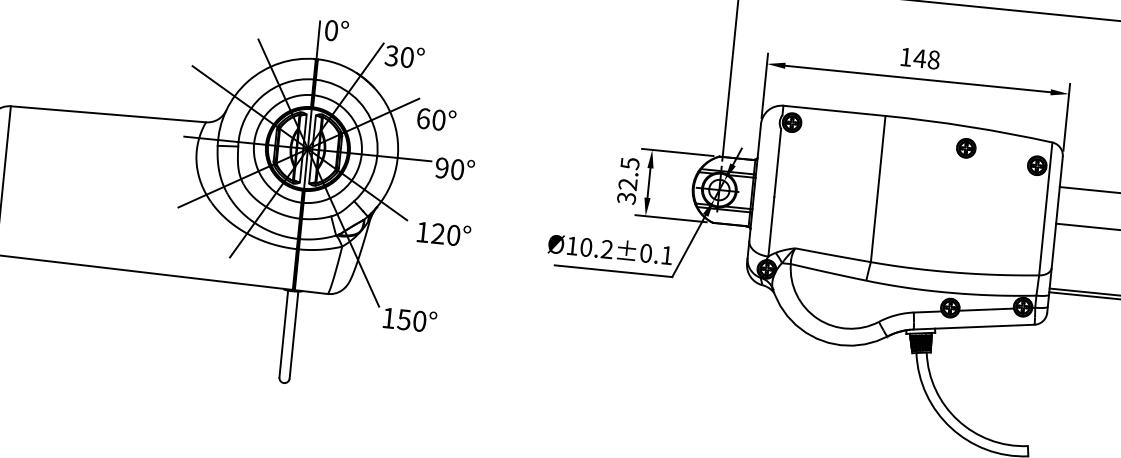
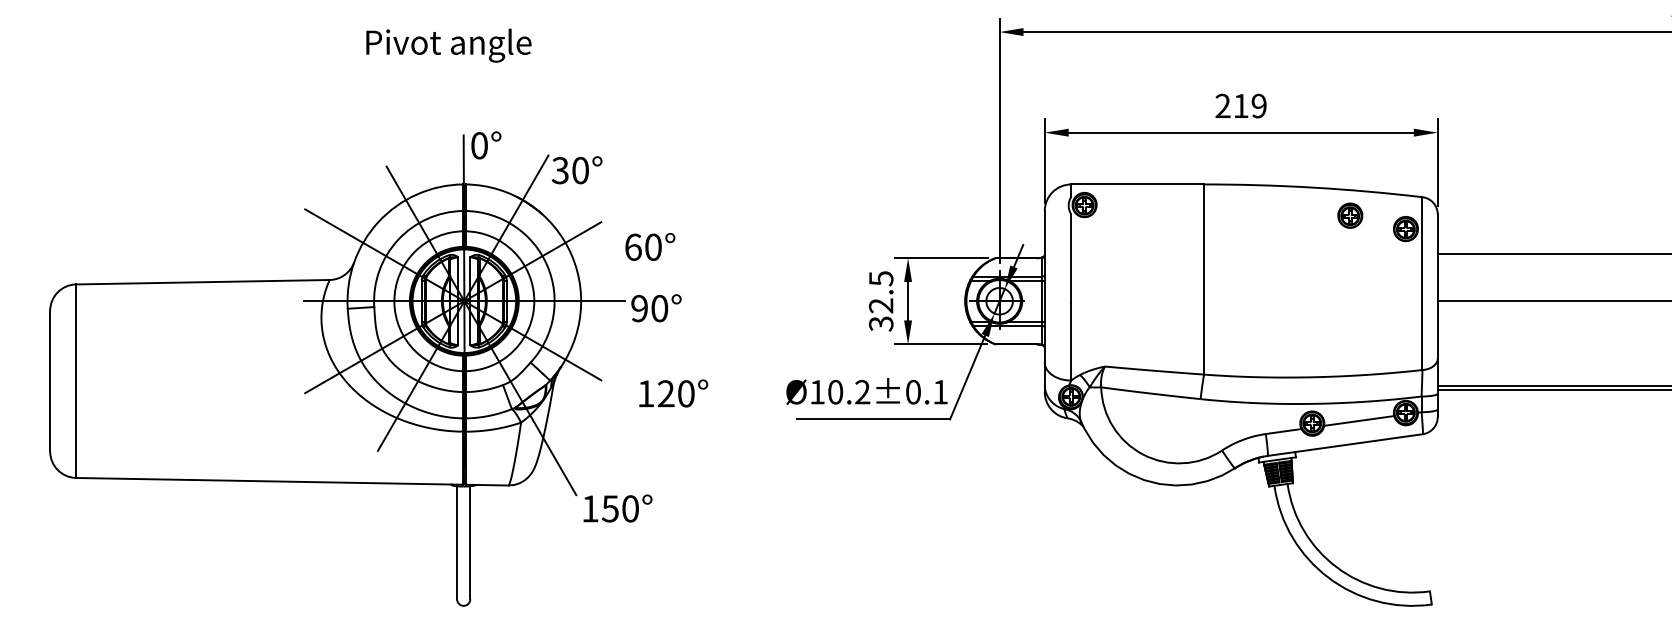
text: (919, 58) -> (1240, 105), 148 -> 219
text: (436, 119) -> (650, 246), moved
part: (966, 148) -> (1350, 215), moved
text: (443, 234) -> (673, 393), moved

